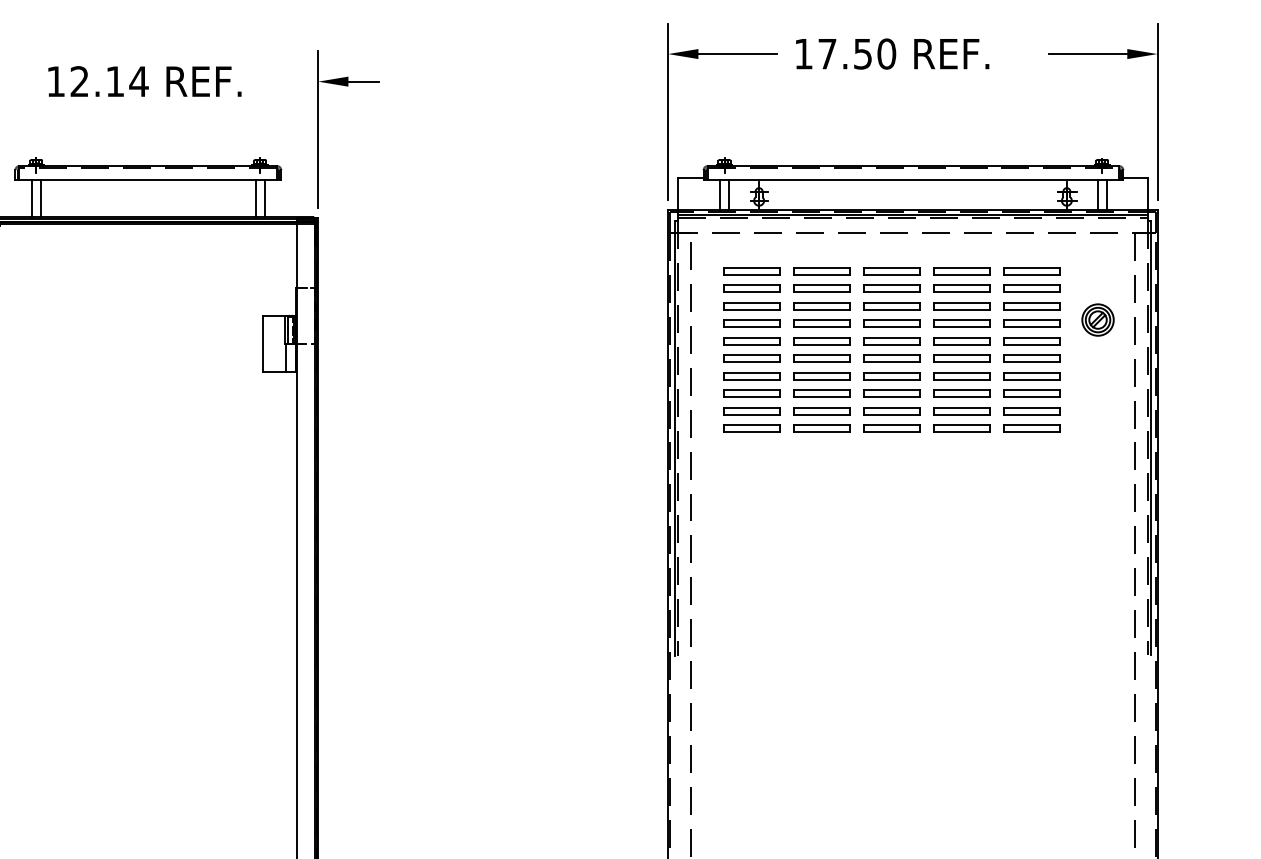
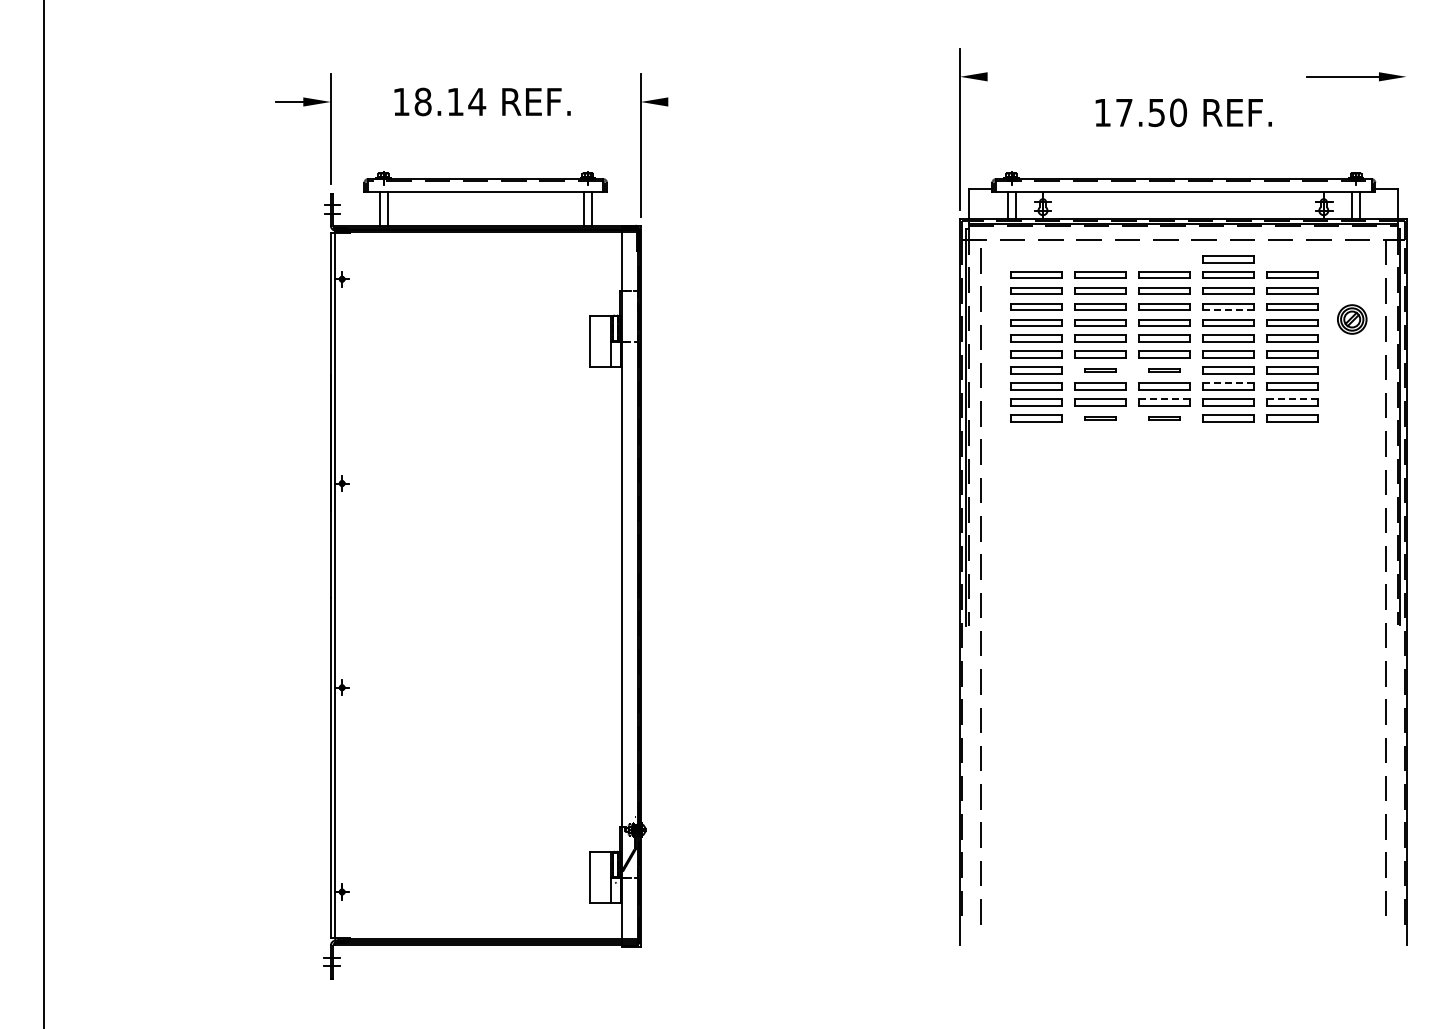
line: (737, 53) -> (1023, 76), removed
text: (892, 53) -> (1183, 112), moved
text: (79, 81) -> (422, 101), 12.14 -> 18.14
line: (362, 81) -> (681, 101), removed
line: (1157, 111) -> (1406, 129), removed
part: (962, 254) -> (1228, 259), added
line: (962, 309) -> (1228, 309), solid -> dashed
part: (822, 375) -> (1100, 370), size x0.6
part: (892, 375) -> (1164, 370), size x0.6
line: (962, 390) -> (1228, 383), solid -> dashed
line: (892, 407) -> (1164, 399), solid -> dashed
line: (1032, 407) -> (1292, 399), solid -> dashed
part: (822, 428) -> (1100, 418), size x0.6
part: (892, 428) -> (1164, 418), size x0.6

